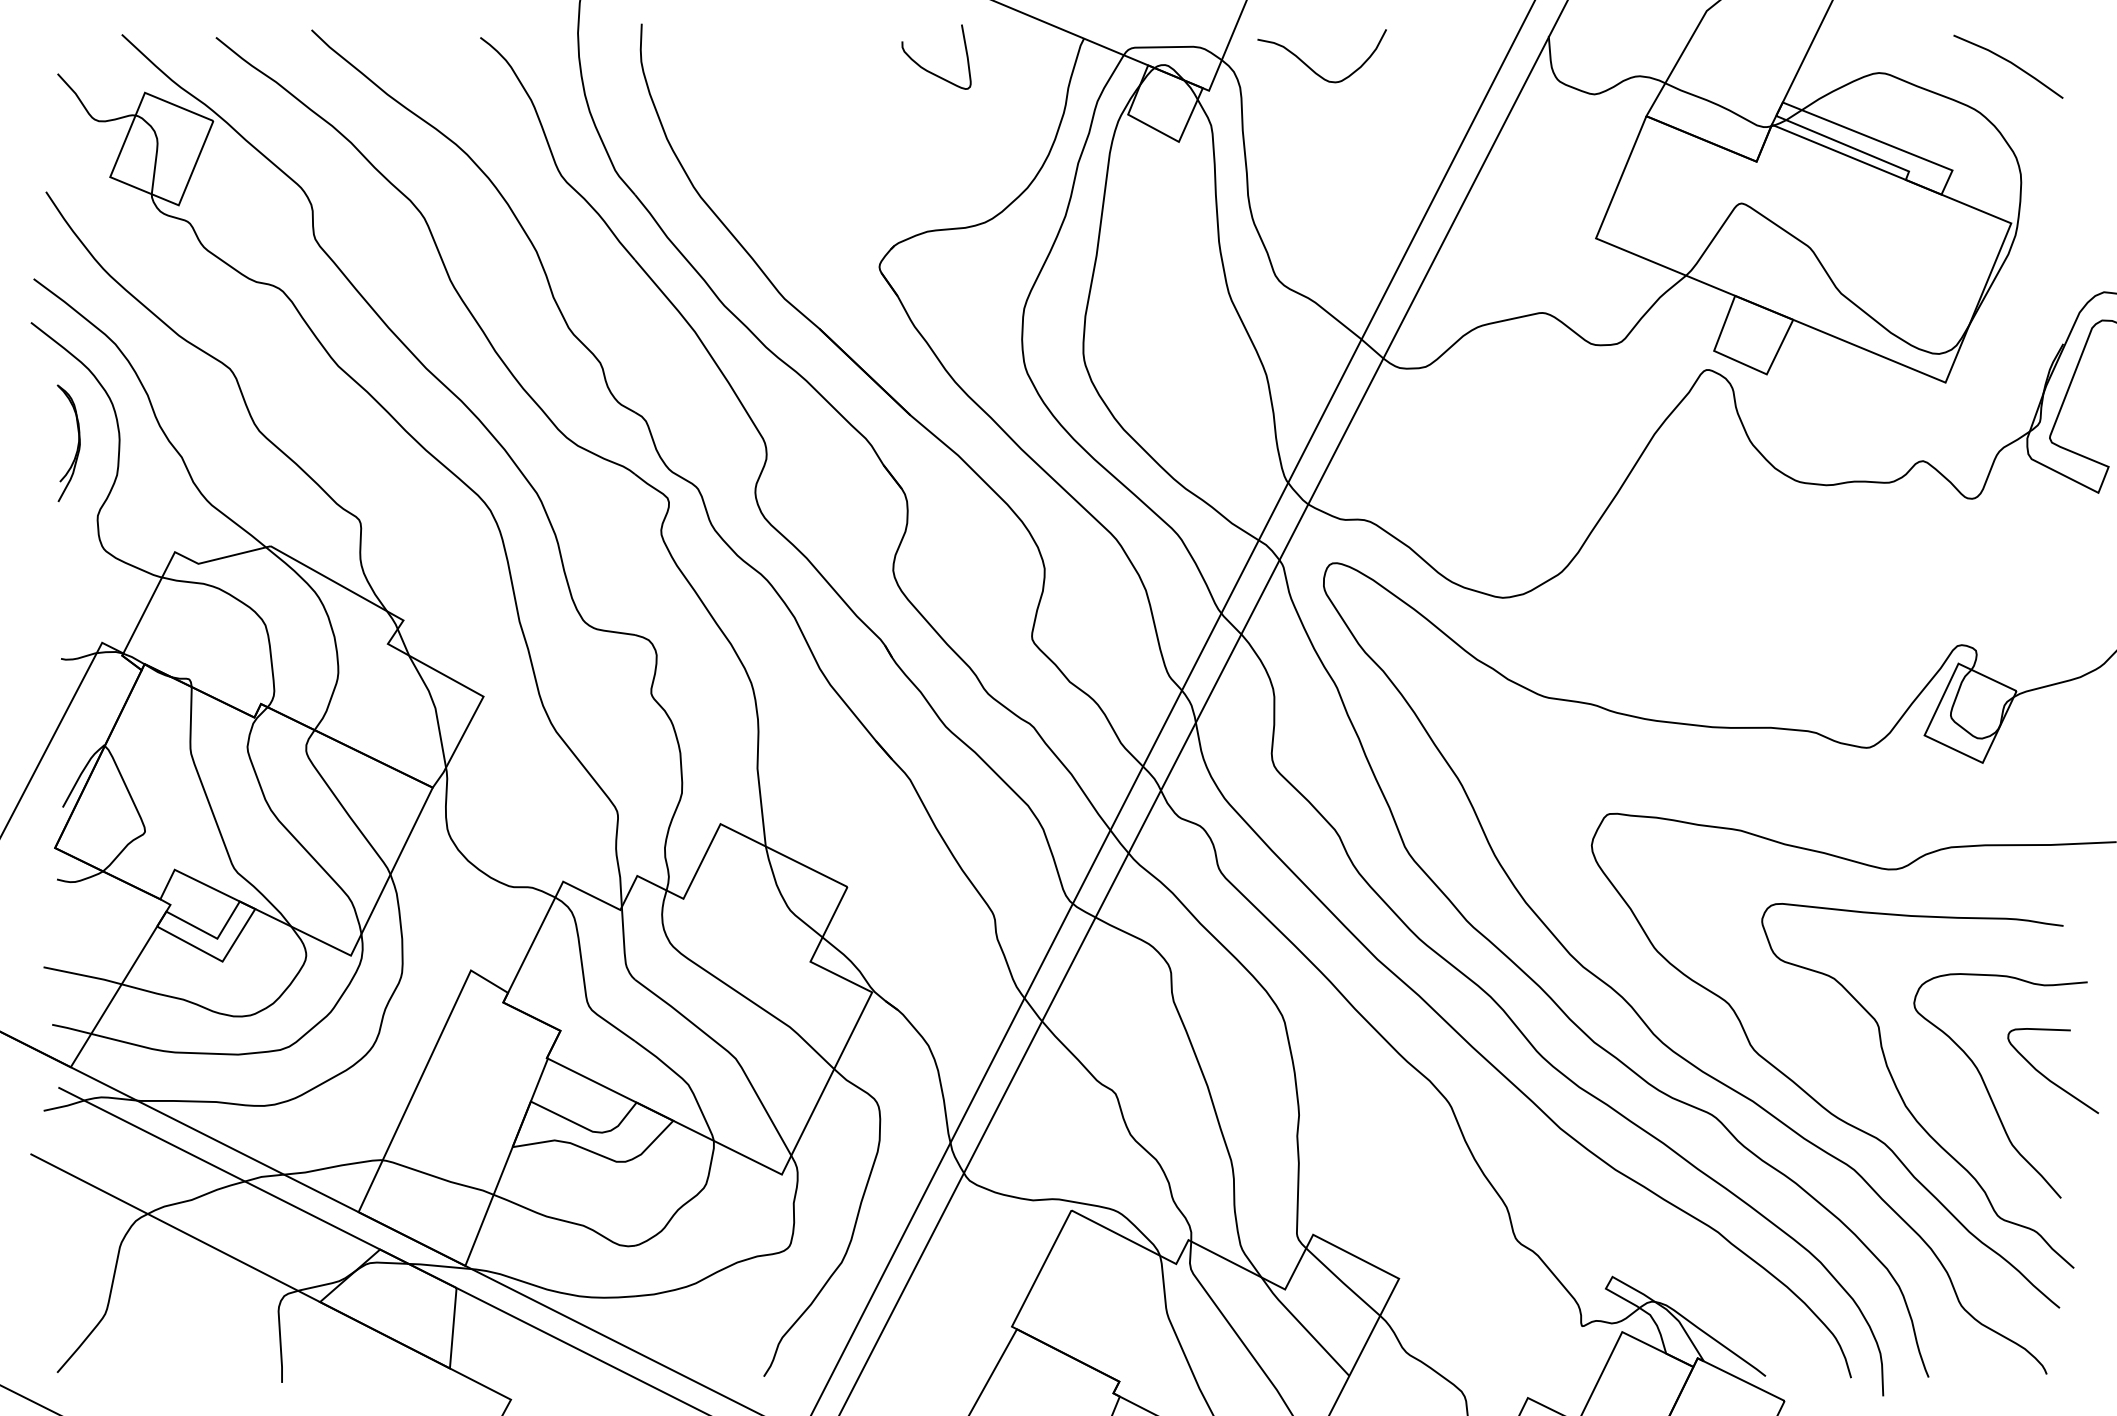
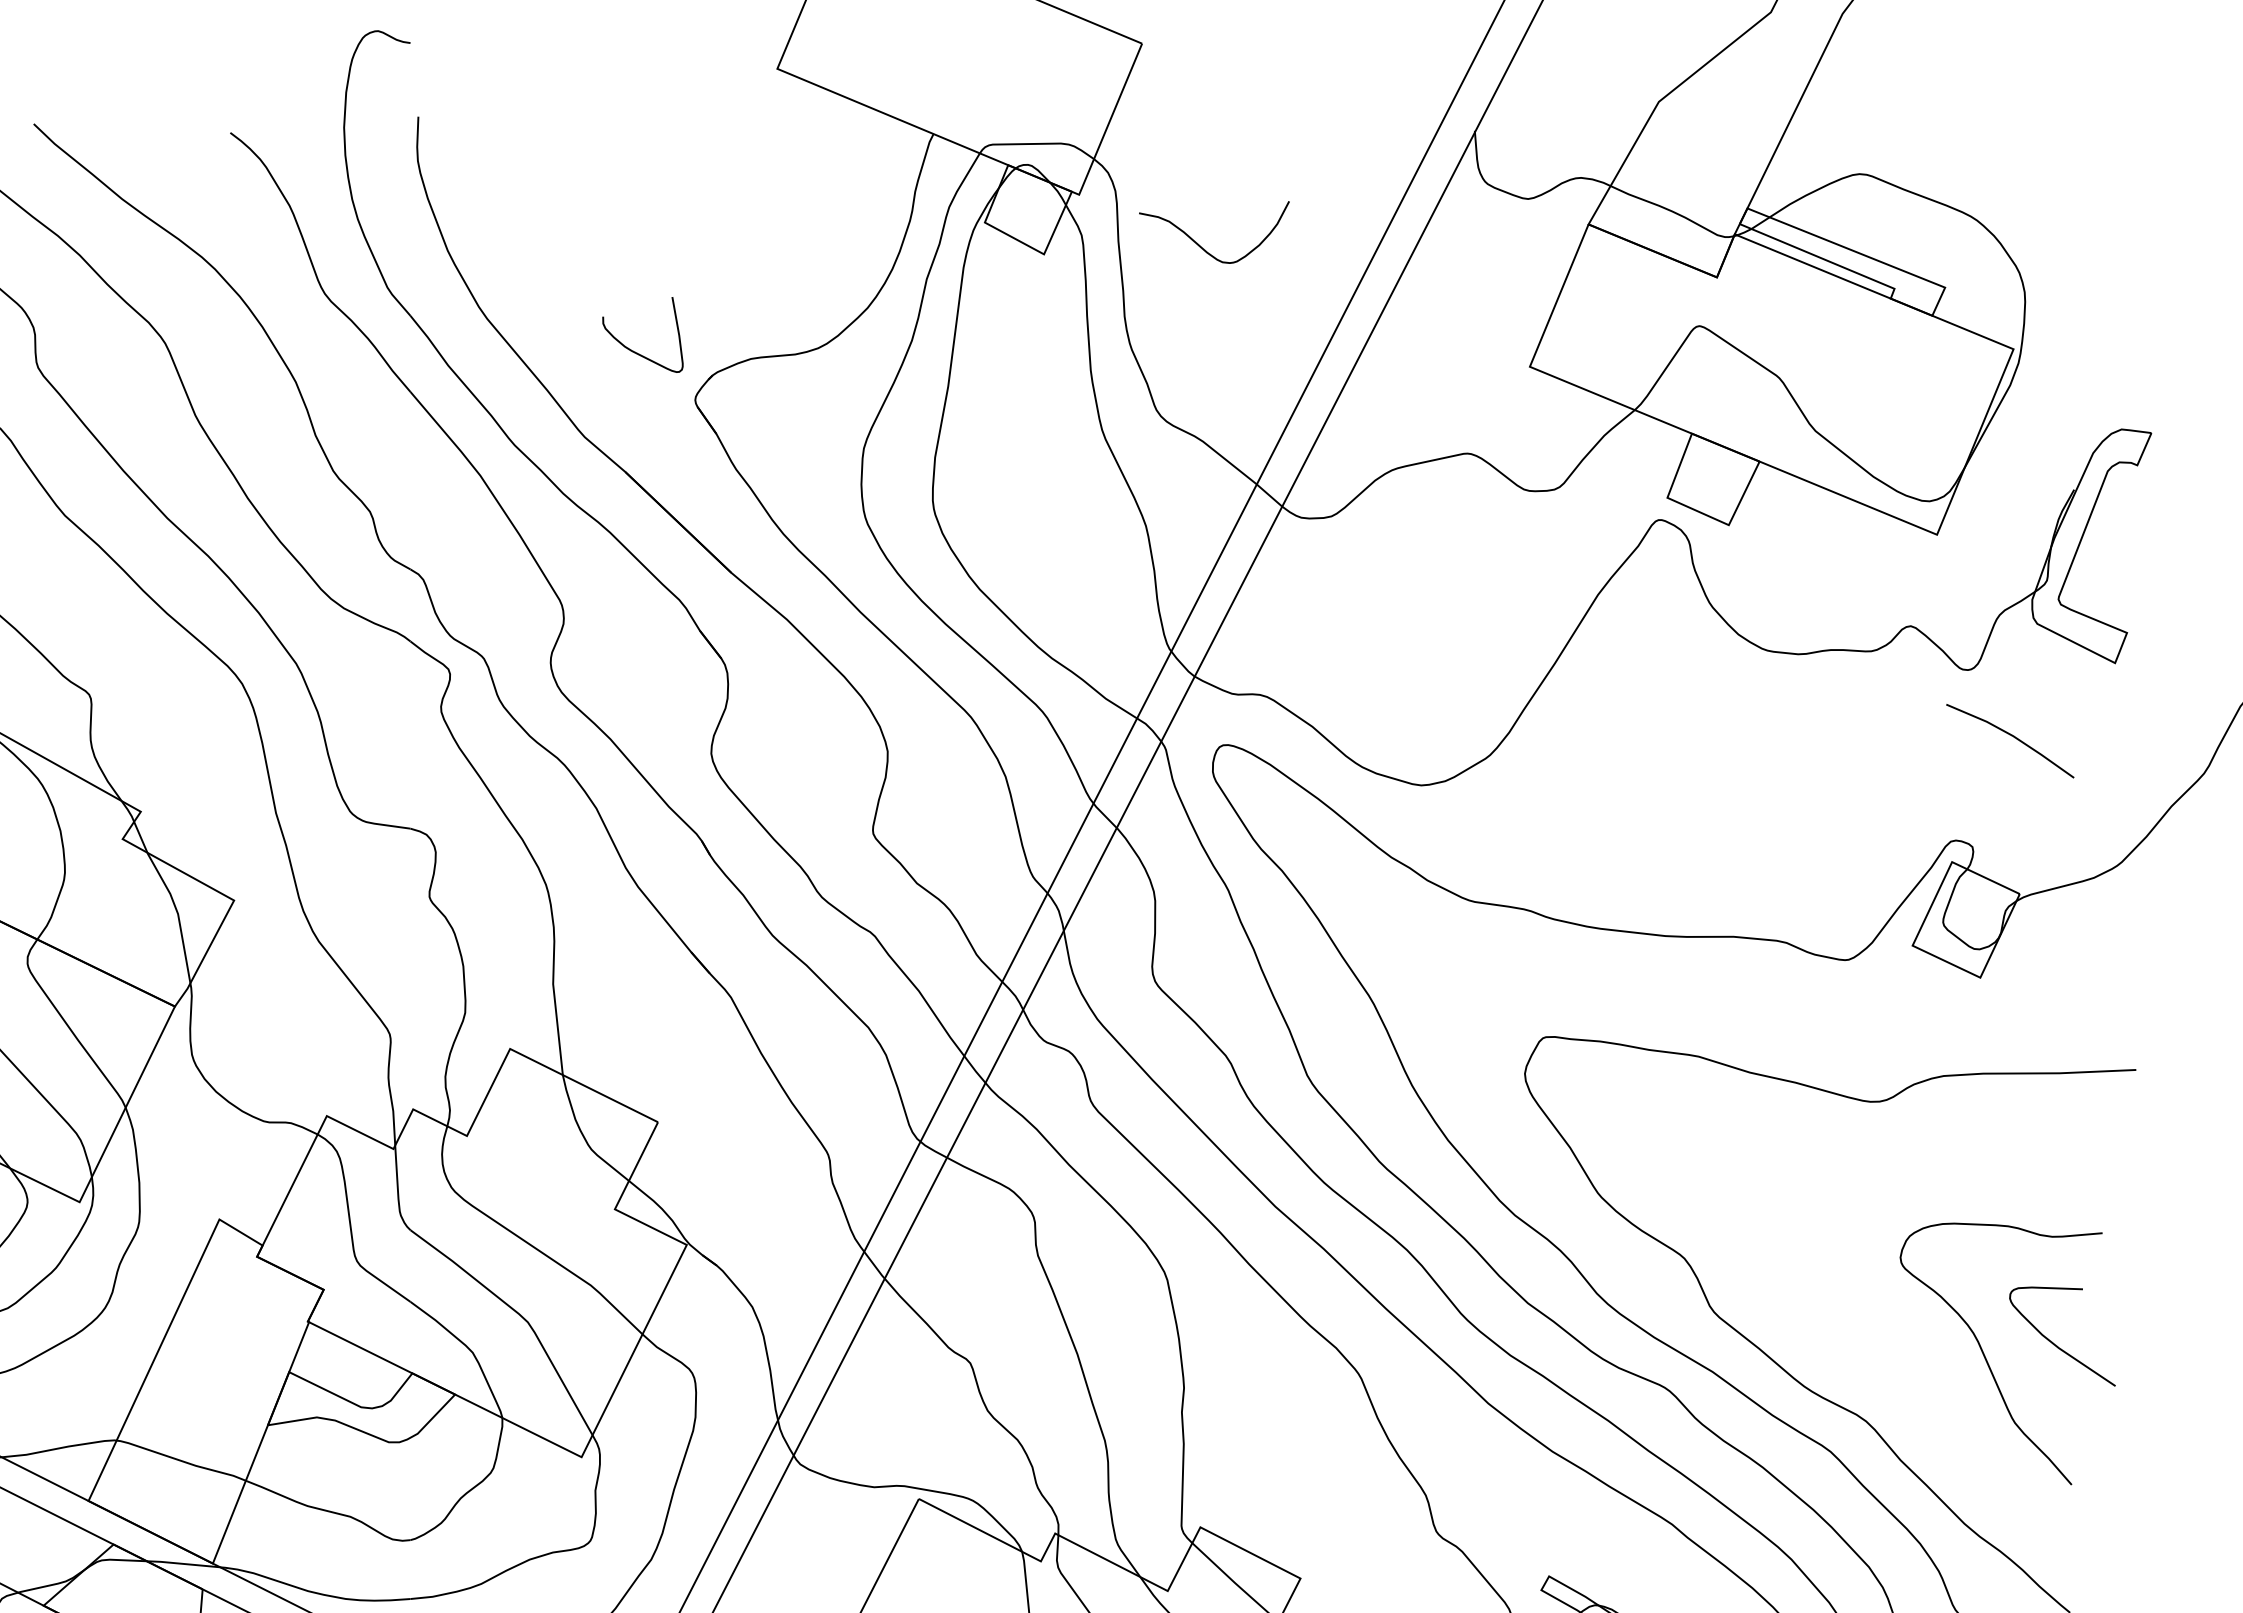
line: (2010, 63) -> (2012, 737), moved
curve: (1310, 67) -> (1200, 245), moved
curve: (928, 70) -> (633, 350), moved
curve: (1900, 1093) -> (1884, 1362), removed

